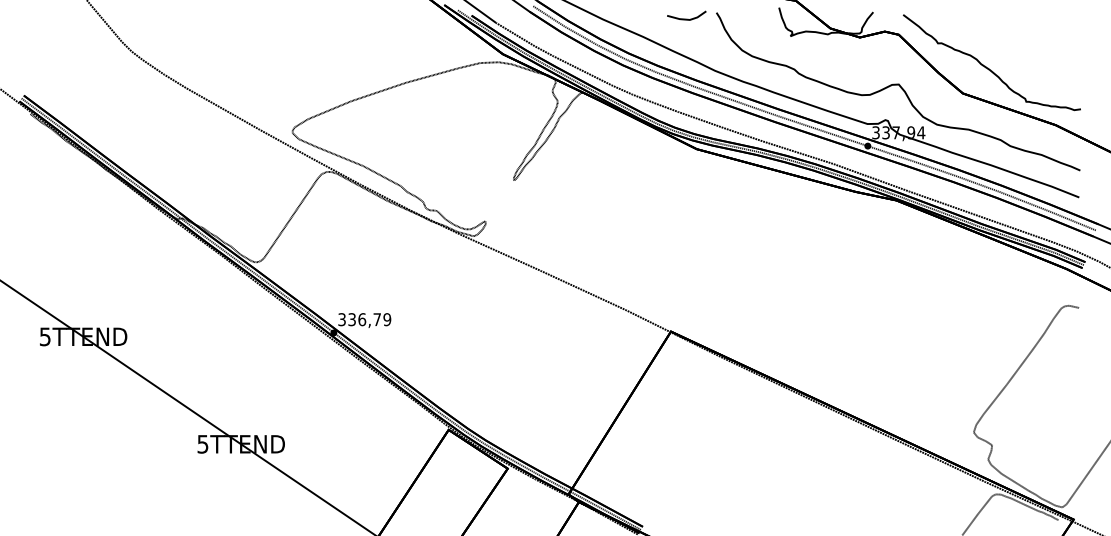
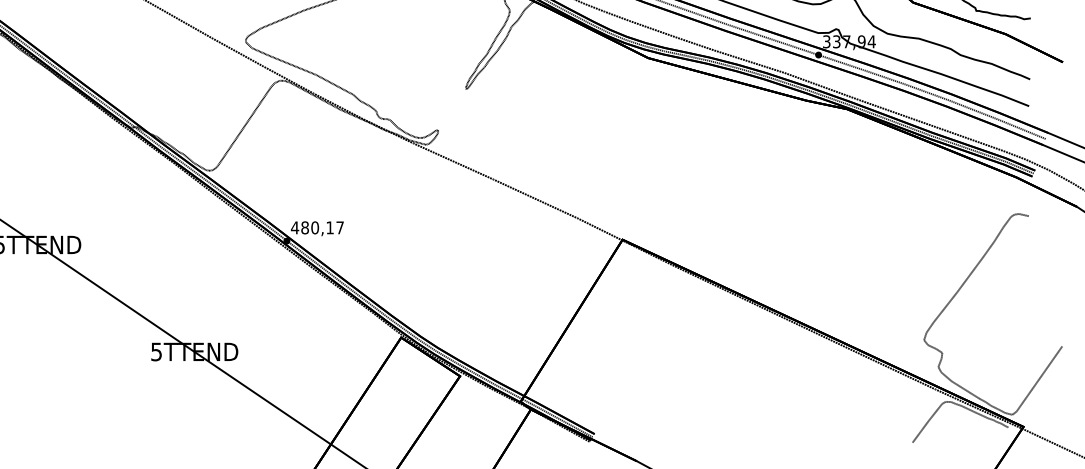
text: (364, 319) -> (317, 227), 336,79 -> 480,17

